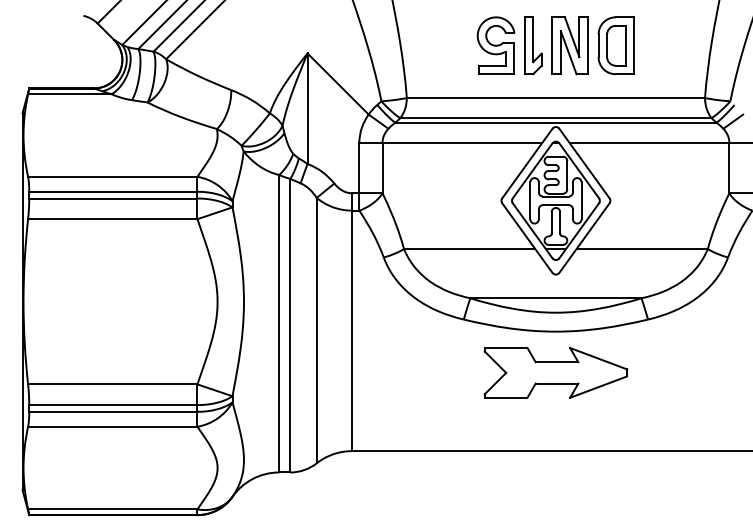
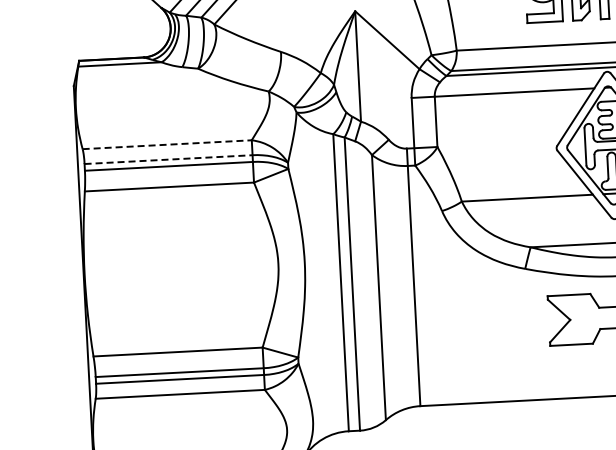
line: (112, 176) -> (166, 144), solid -> dashed
line: (113, 191) -> (168, 159), solid -> dashed

